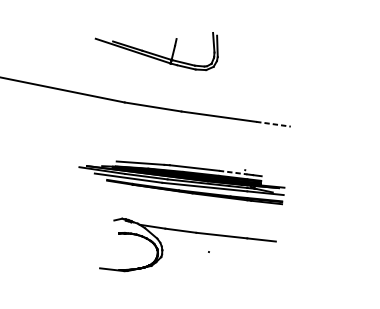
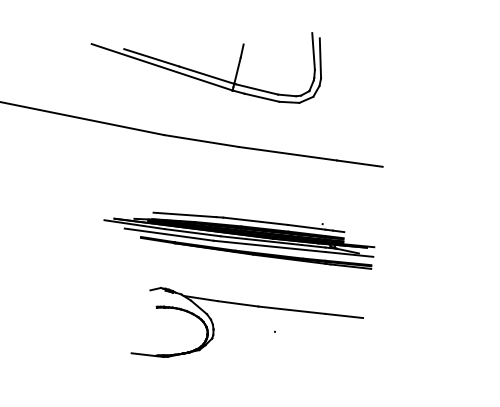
part: (156, 51) -> (205, 67), size x1.43
line: (273, 124) -> (360, 163), dashed -> solid
line: (232, 172) -> (306, 227), dashed -> solid

